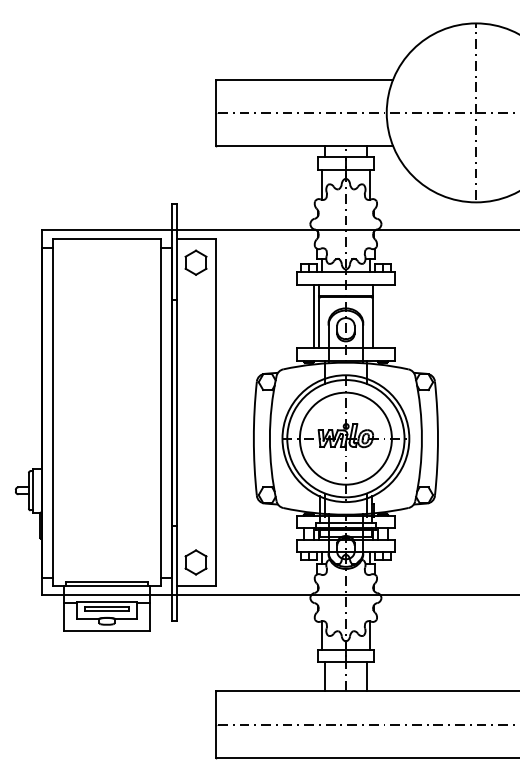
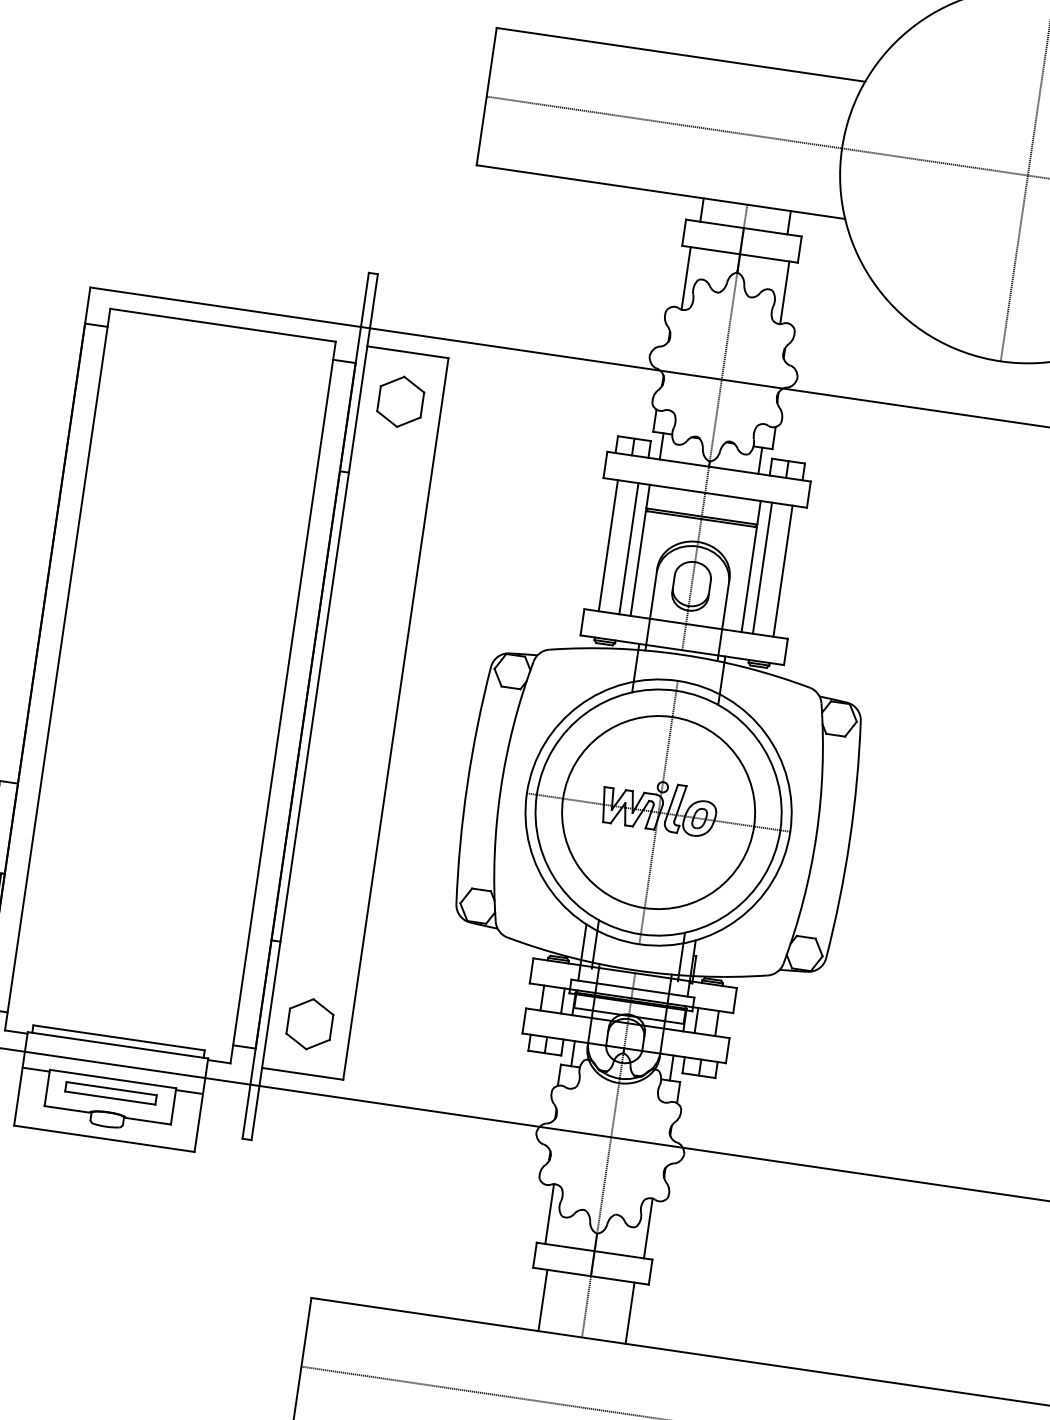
line: (303, 315) -> (607, 543), added
line: (378, 315) -> (763, 566), added
line: (387, 315) -> (782, 569), added

